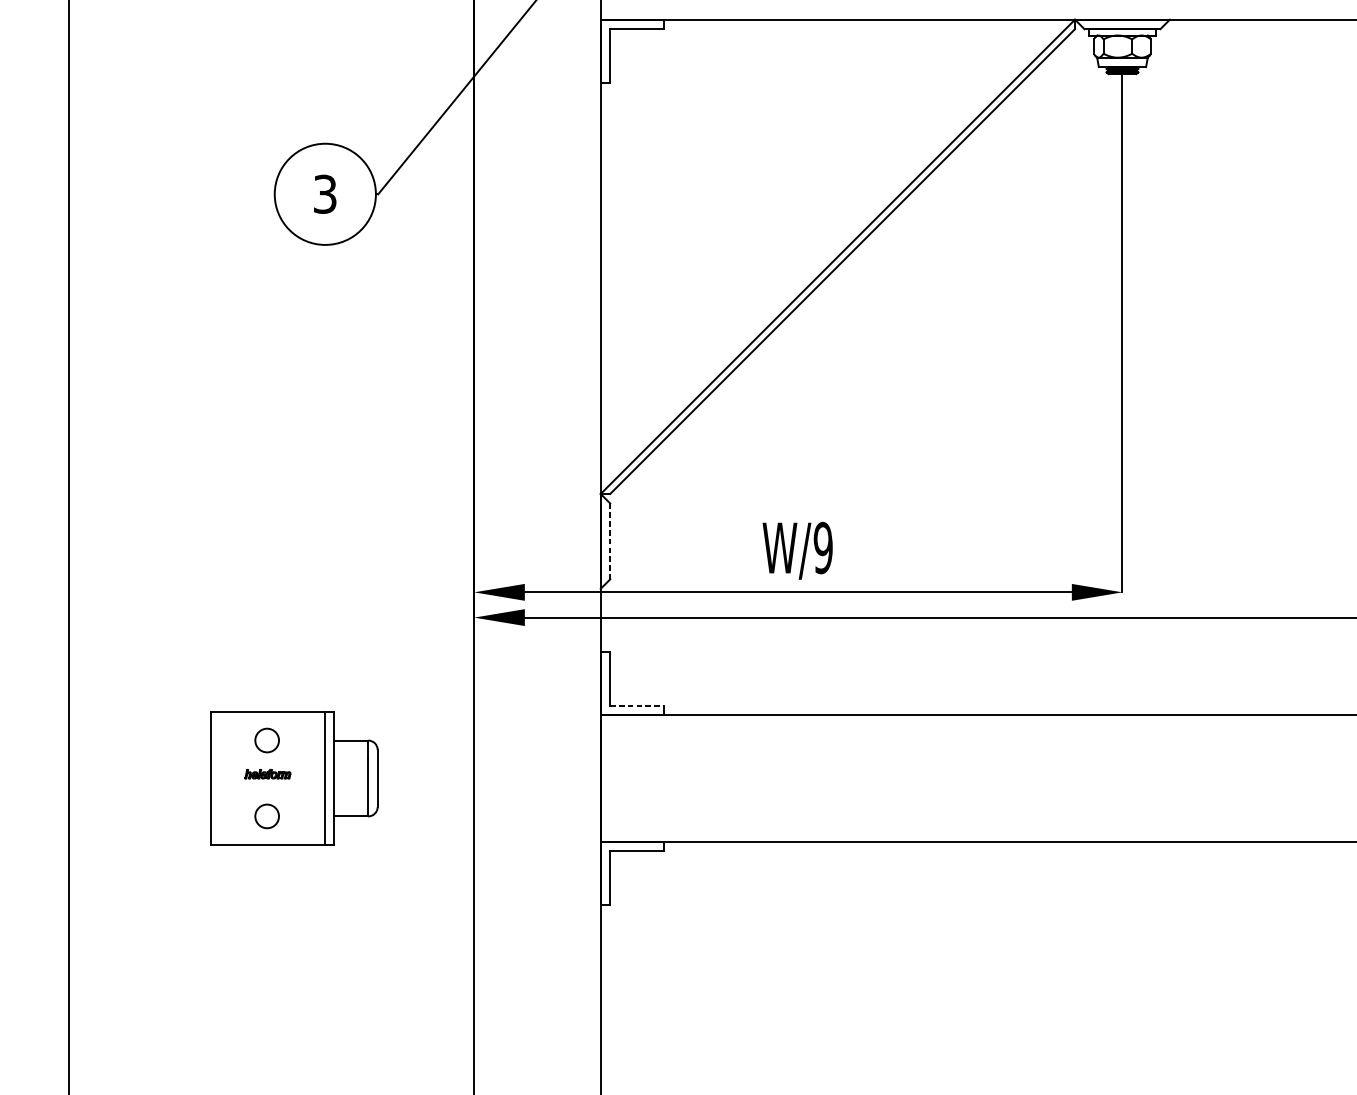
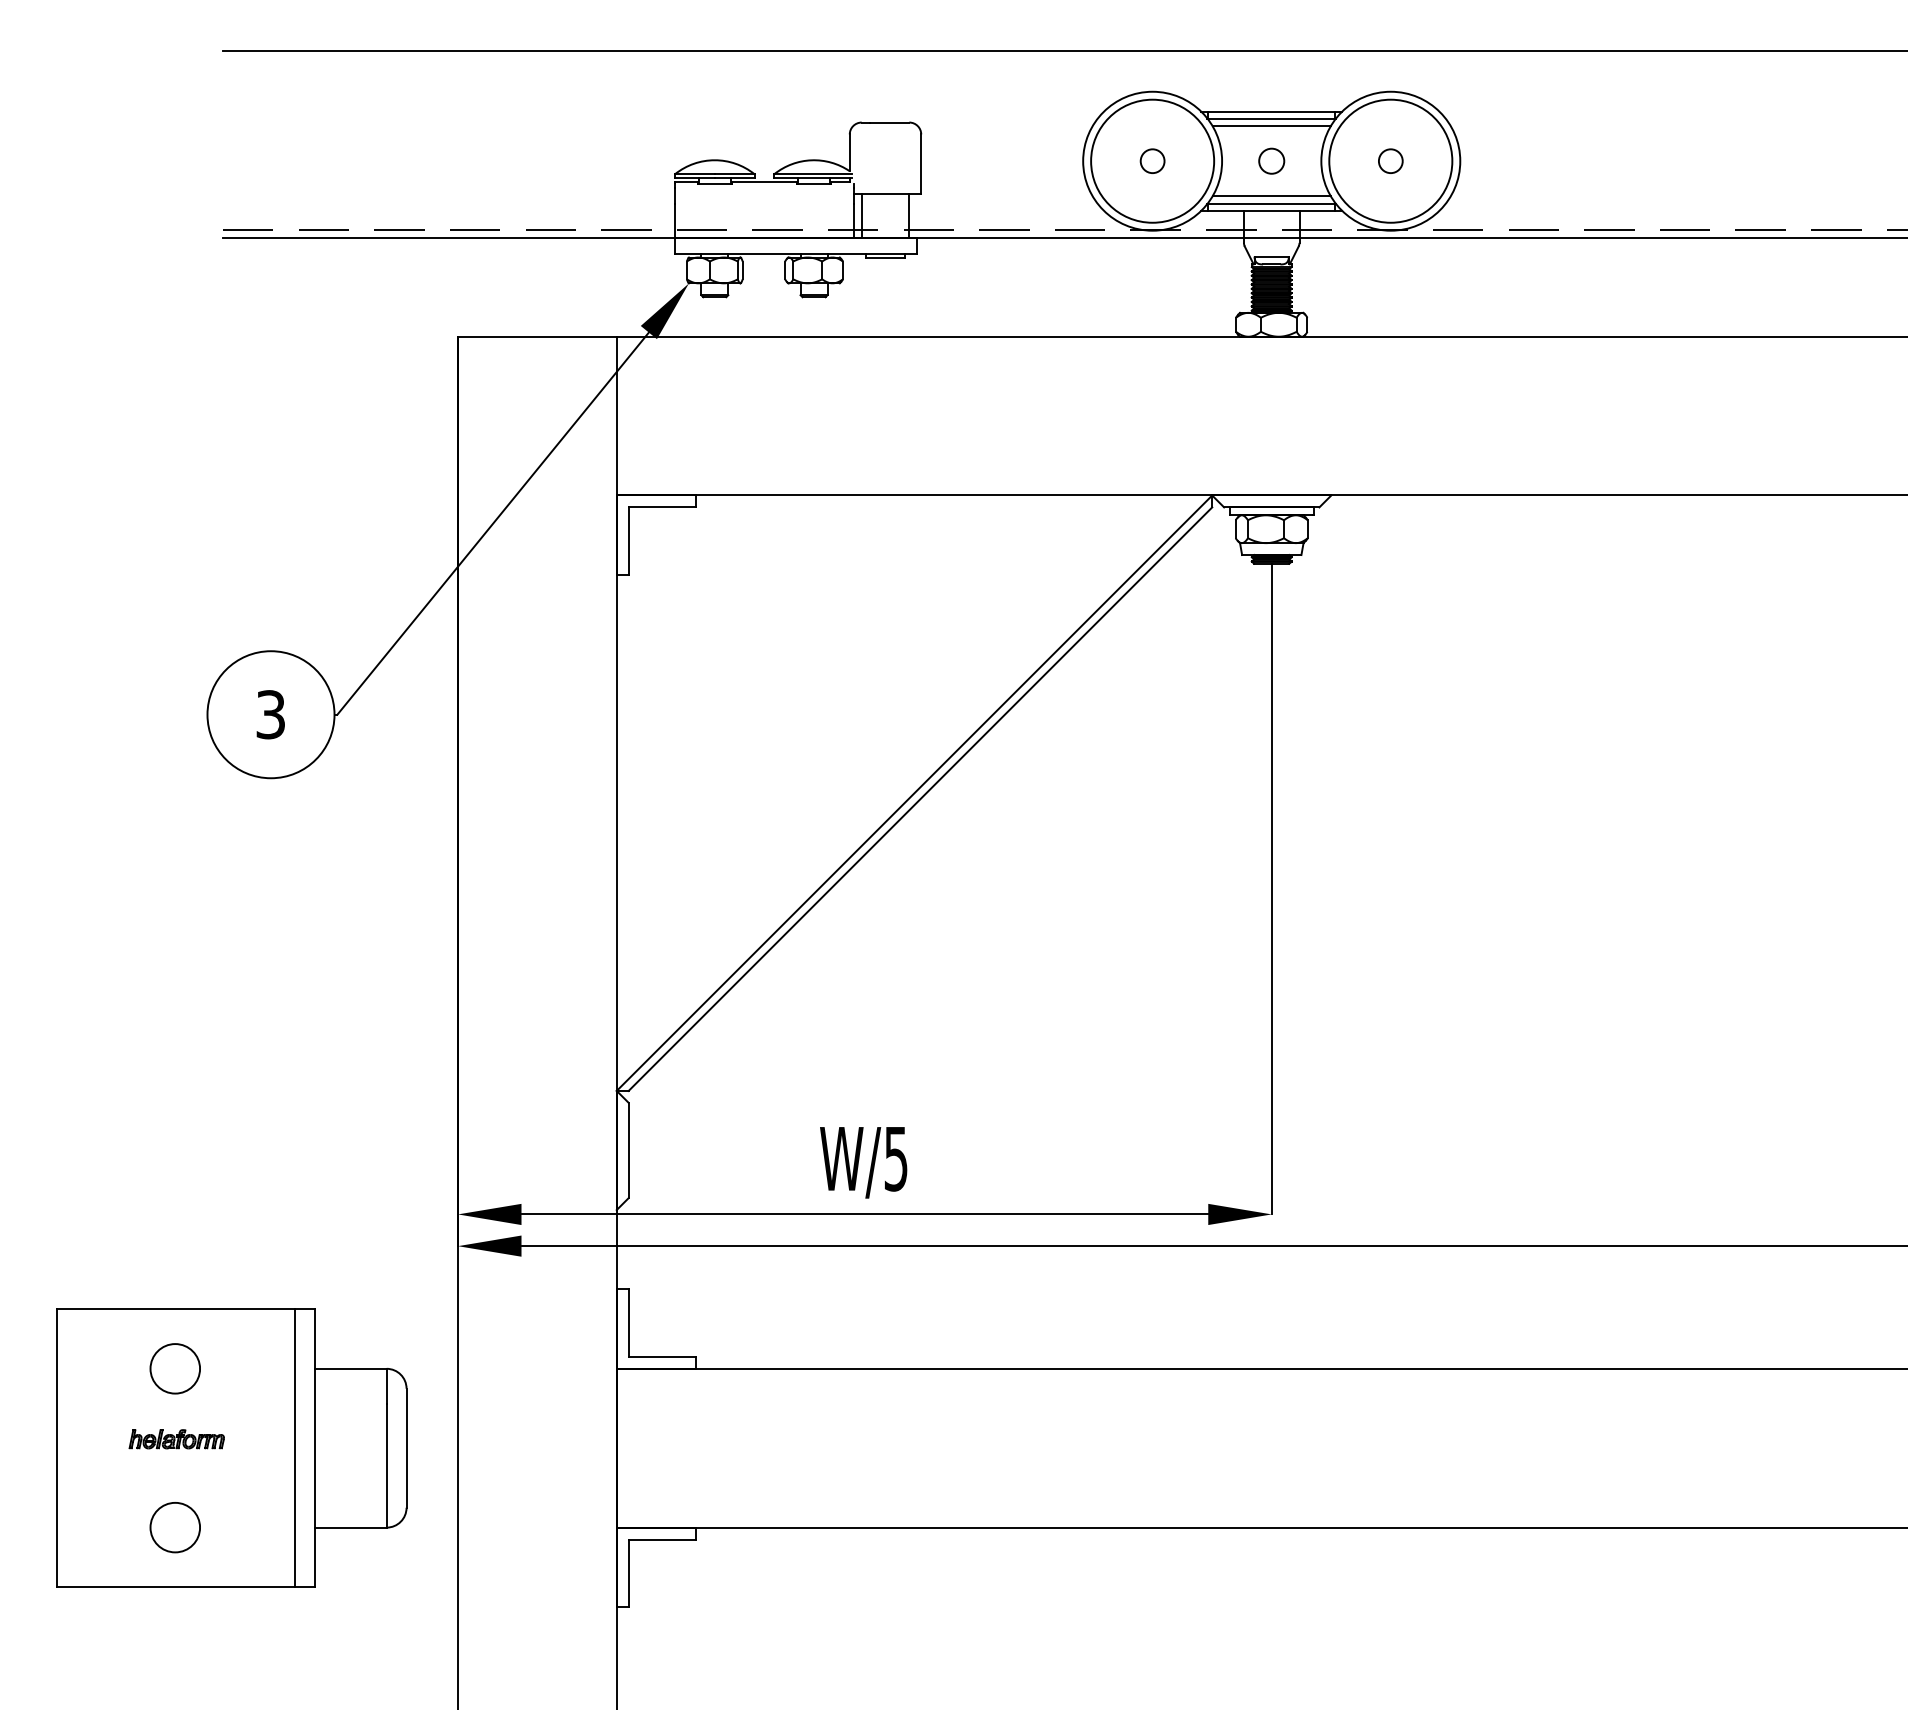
line: (610, 541) -> (628, 1150), dashed -> solid
text: (822, 547) -> (895, 1158), W/9 -> W/5
line: (637, 705) -> (662, 1356), dashed -> solid
part: (293, 777) -> (231, 1447), size x1.67

